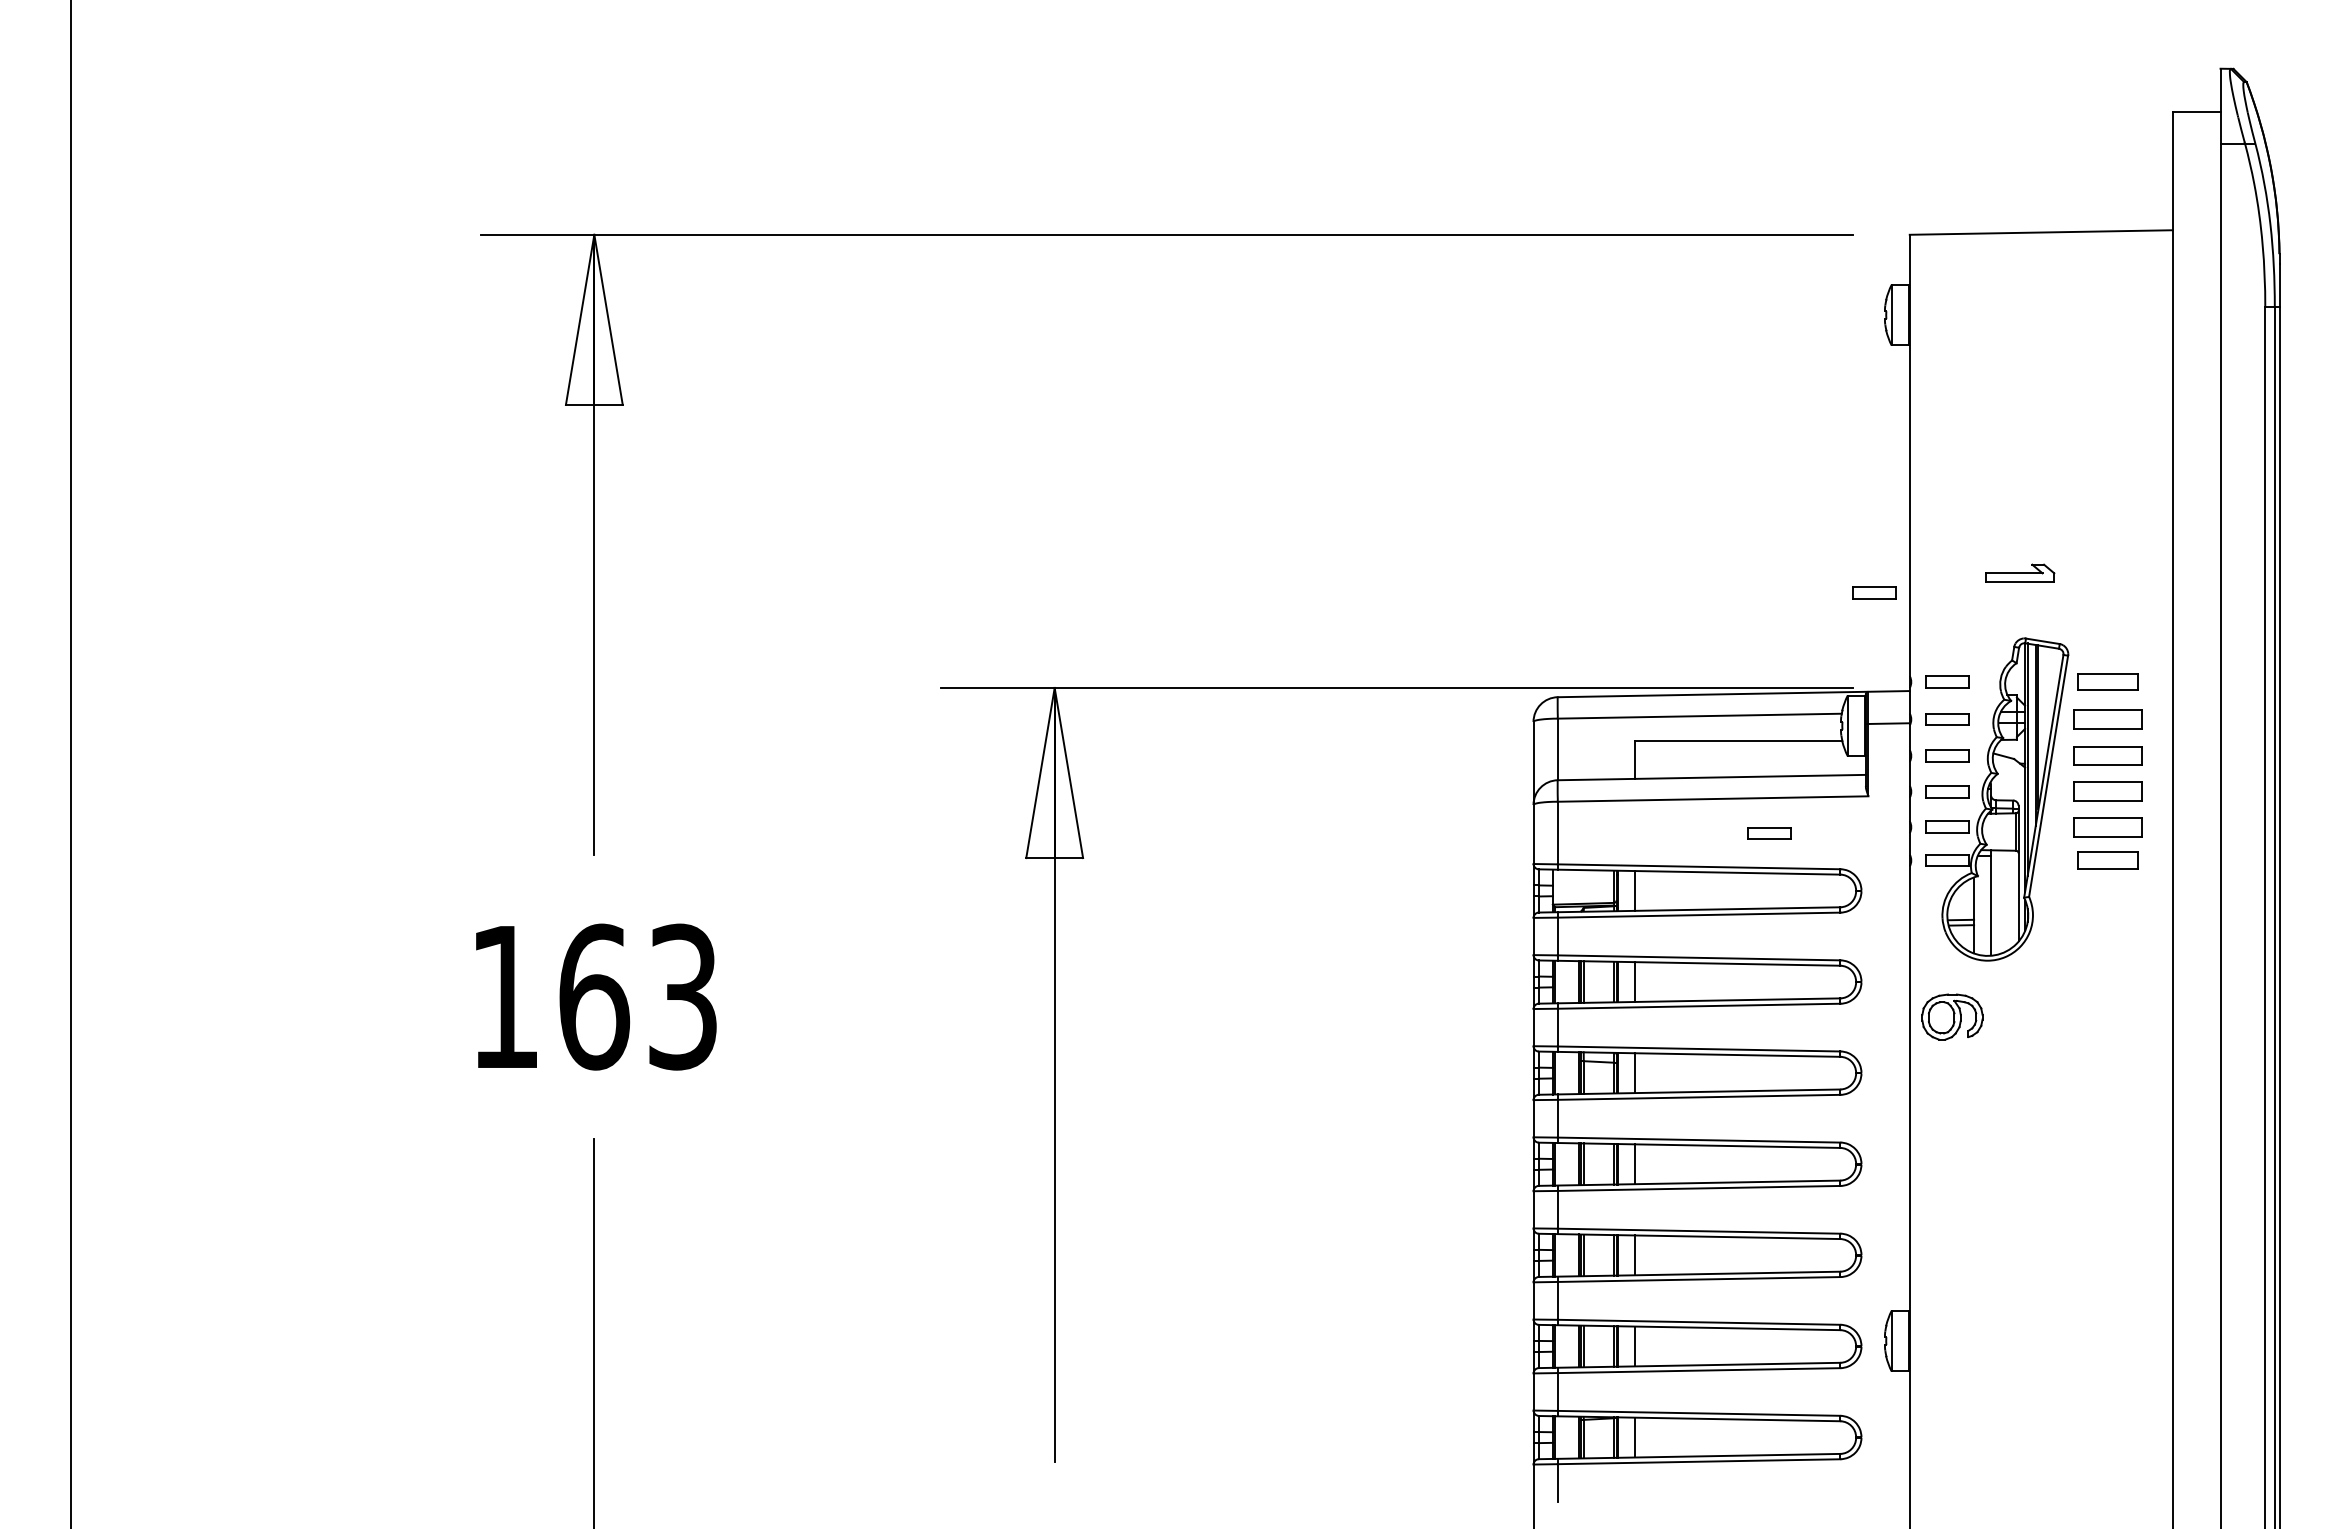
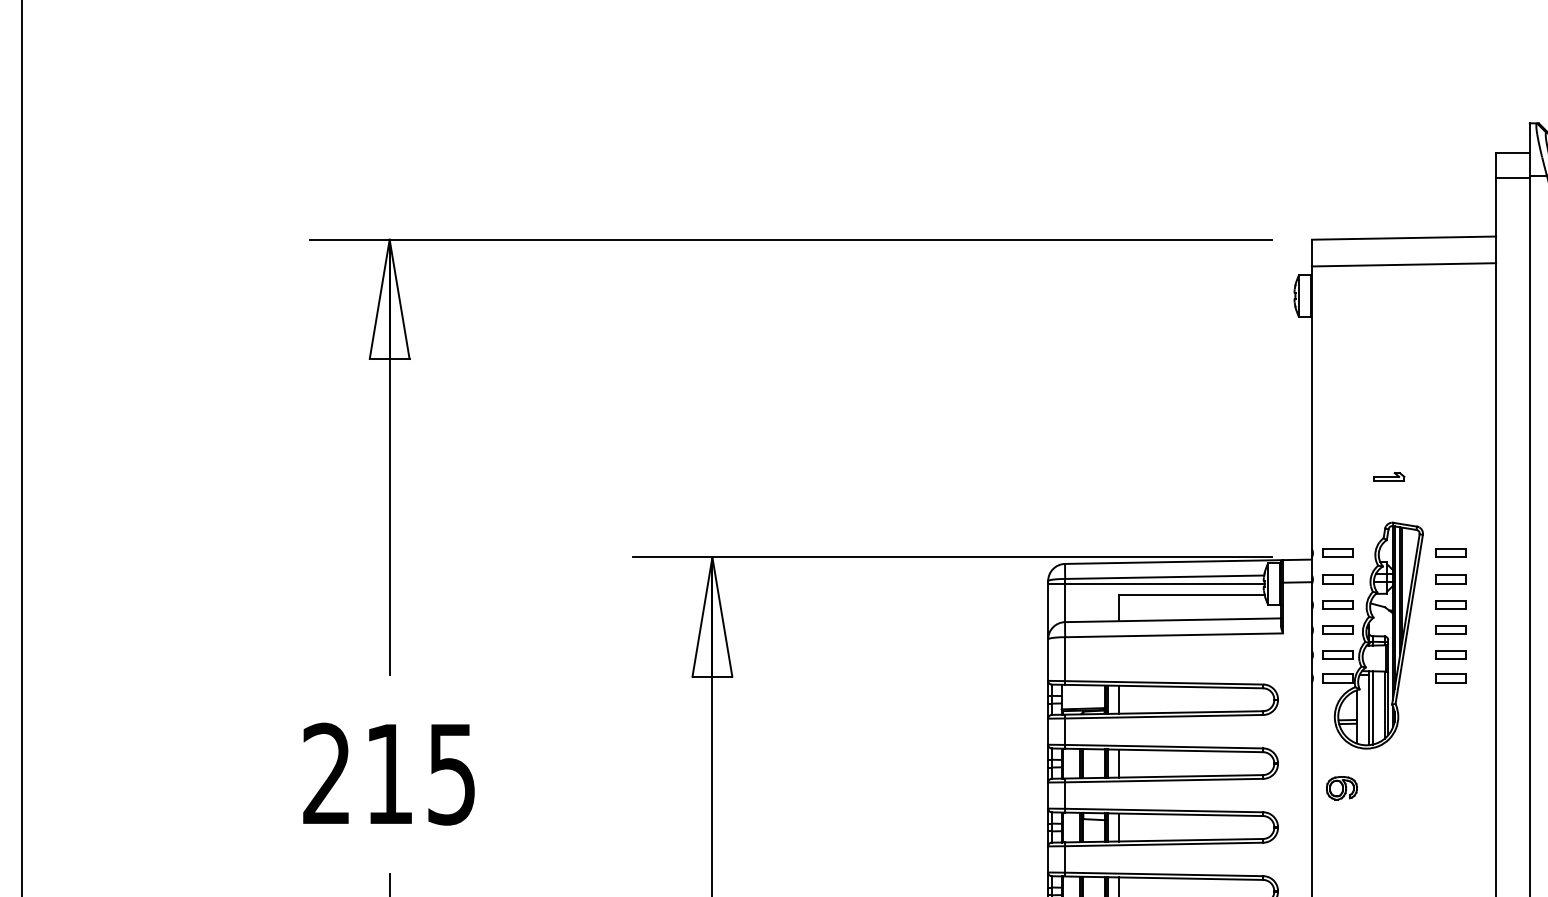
line: (2196, 146) -> (1512, 177), added
line: (2040, 270) -> (1403, 264), added
part: (2020, 572) -> (1389, 476), size x0.62
part: (1874, 592) -> (1287, 490), removed
part: (2107, 681) -> (1450, 552), size x0.71
part: (2107, 719) -> (1450, 579), size x0.62
line: (1687, 725) -> (1156, 583), added
part: (2107, 755) -> (1450, 604), size x0.62
part: (2107, 791) -> (1450, 630), size x0.62
part: (2107, 826) -> (1450, 654), size x0.62
part: (1769, 833) -> (1213, 659), removed
part: (2107, 860) -> (1450, 678), size x0.71
line: (2013, 898) -> (1384, 705), added
line: (1996, 902) -> (1372, 707), added
text: (593, 996) -> (389, 773), 163 -> 215
part: (1952, 1017) -> (1341, 788), size x0.71

